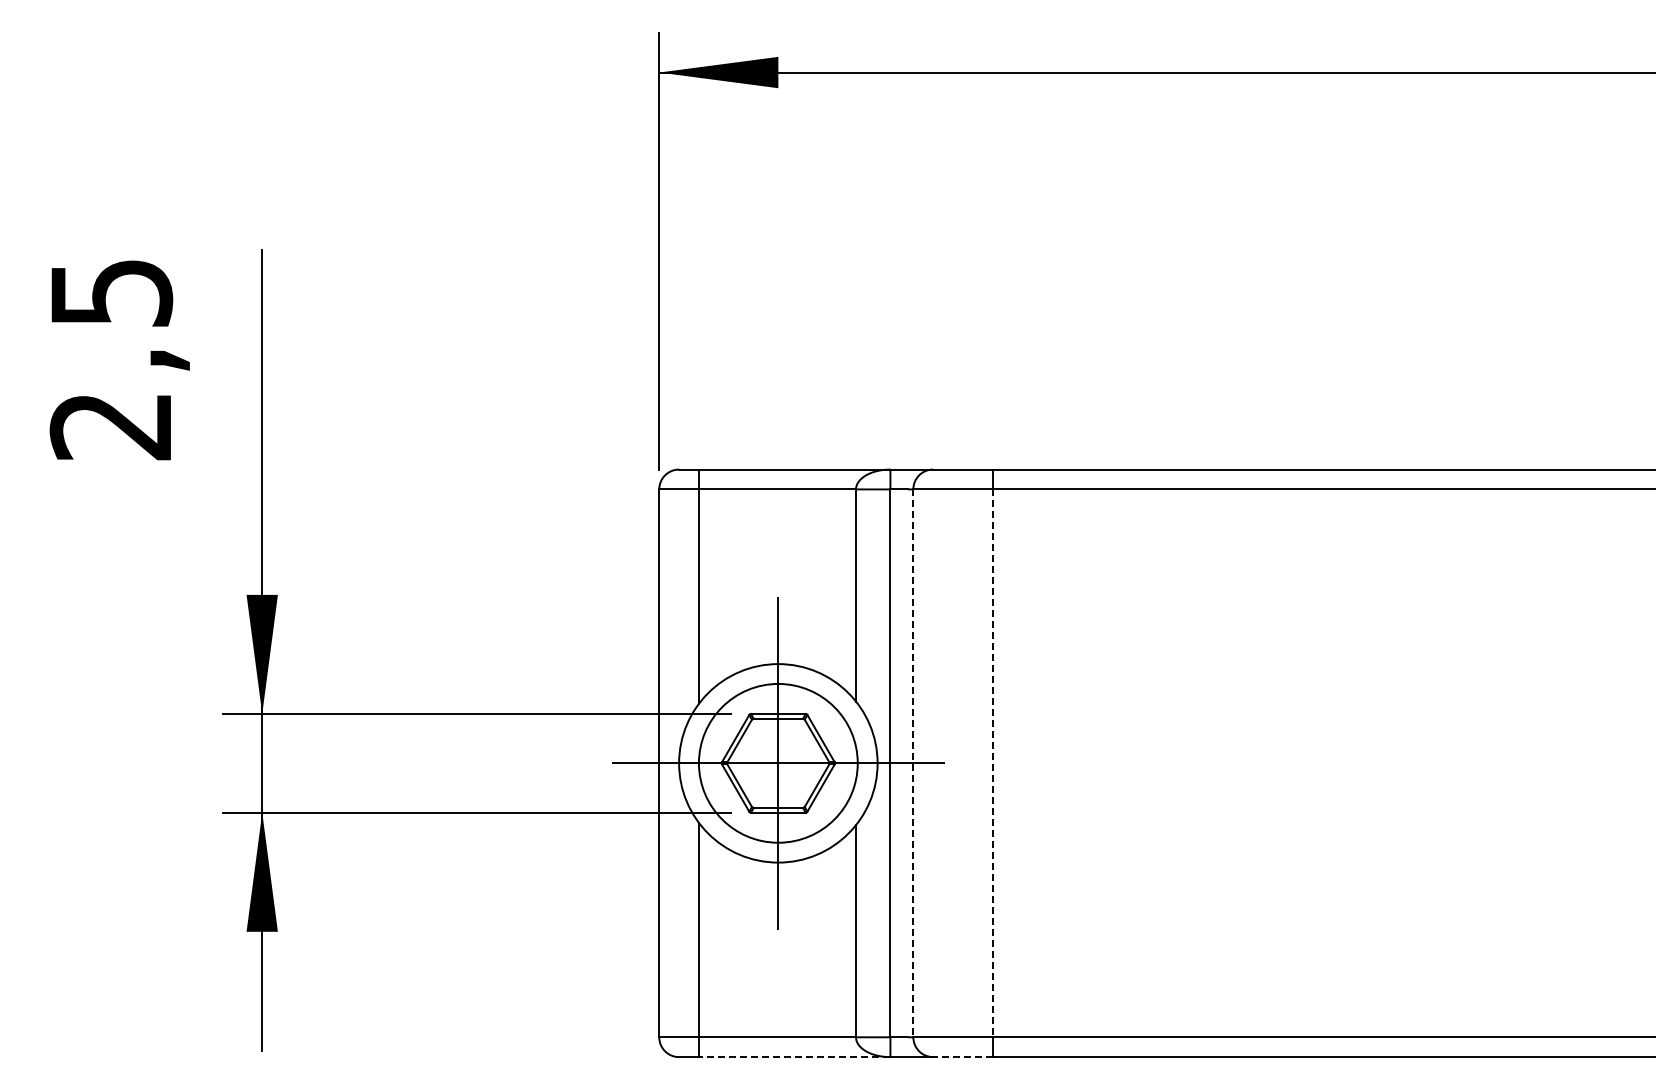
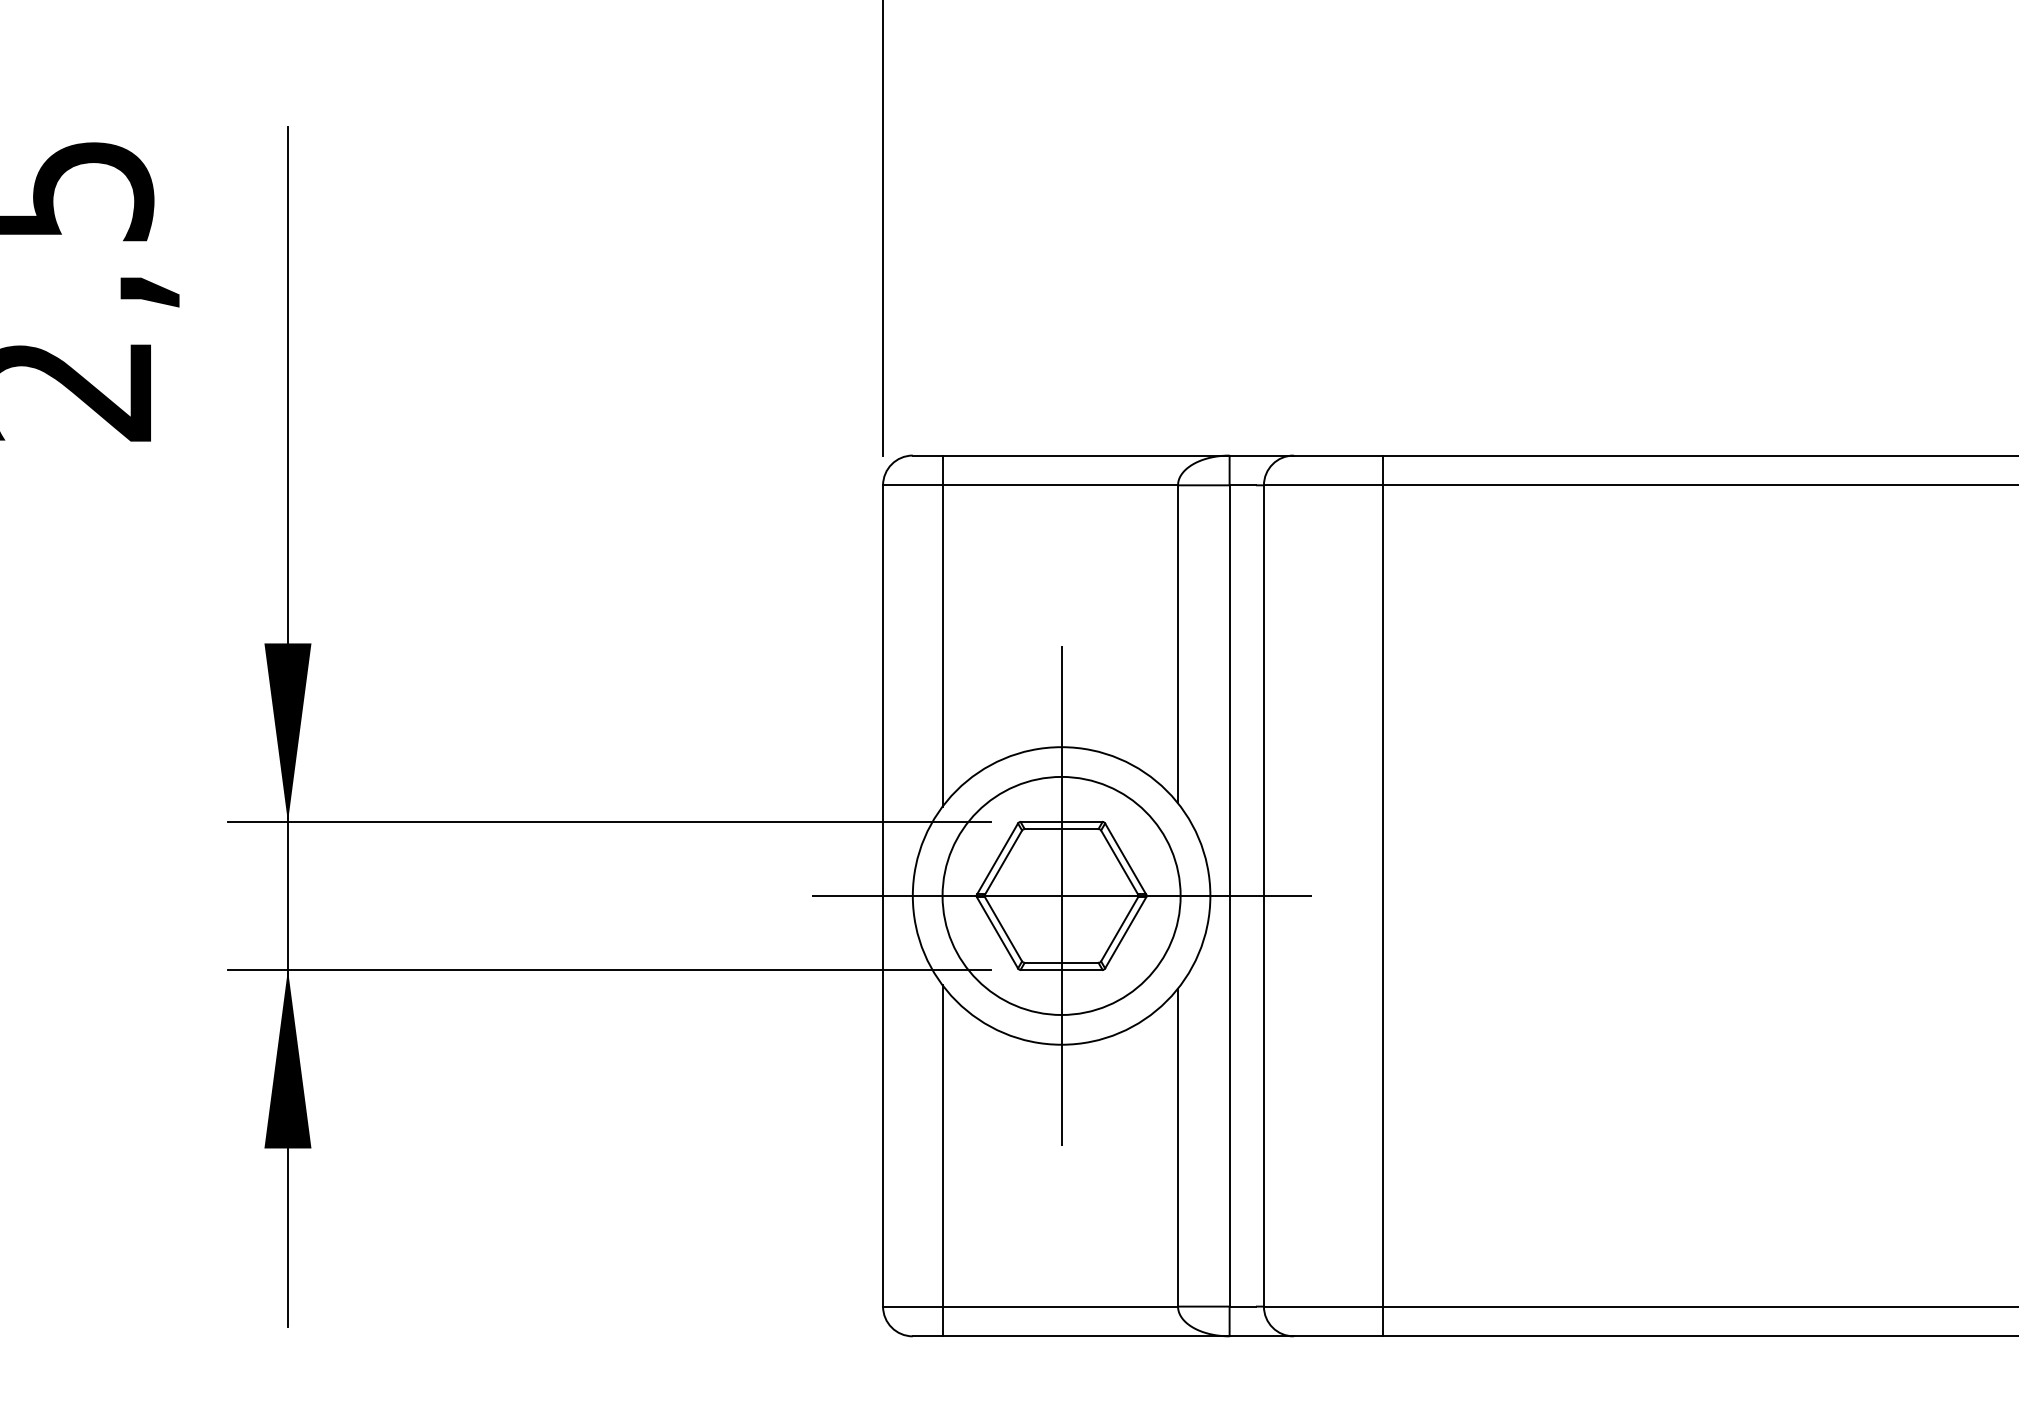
line: (913, 763) -> (1264, 896), dashed -> solid
line: (992, 763) -> (1382, 896), dashed -> solid
line: (794, 1057) -> (1085, 1336), dashed -> solid
line: (962, 1057) -> (1337, 1336), dashed -> solid

